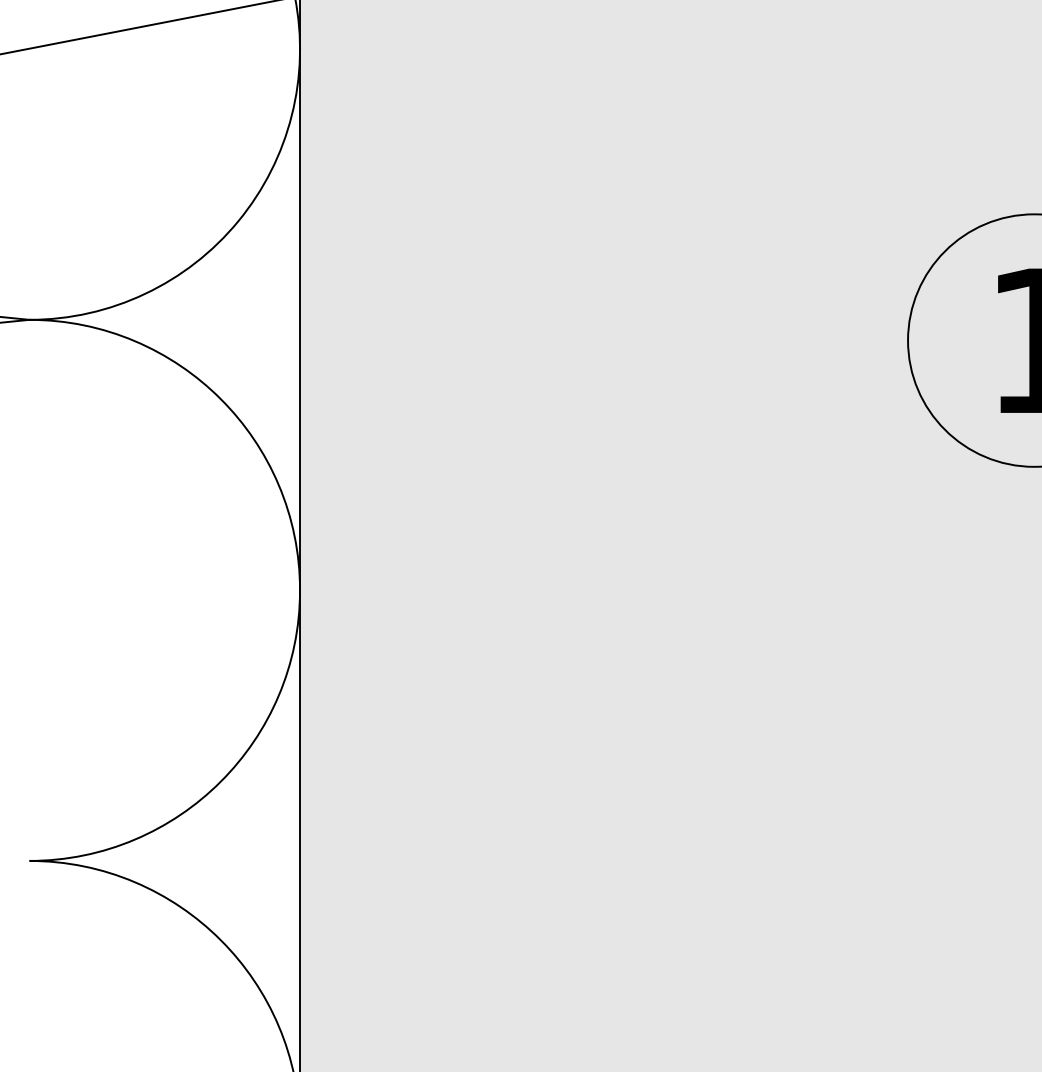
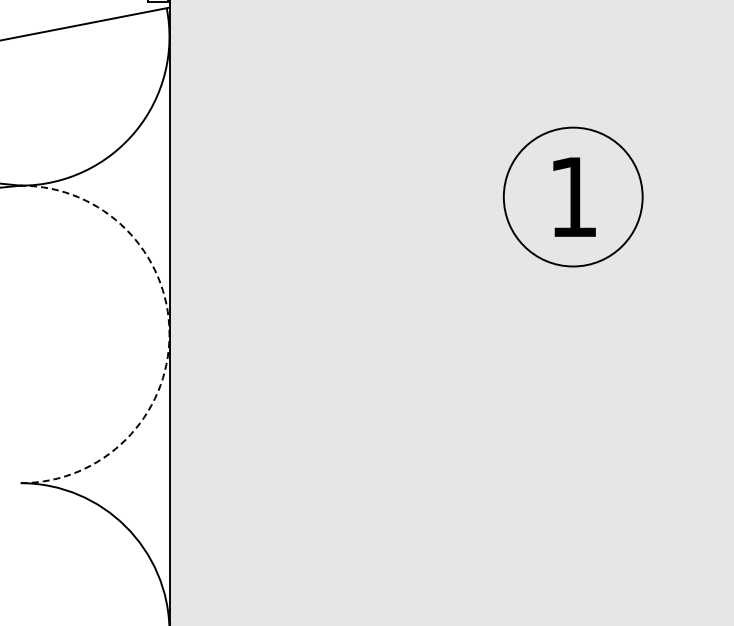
arc: (300, 590) -> (169, 334), solid -> dashed

